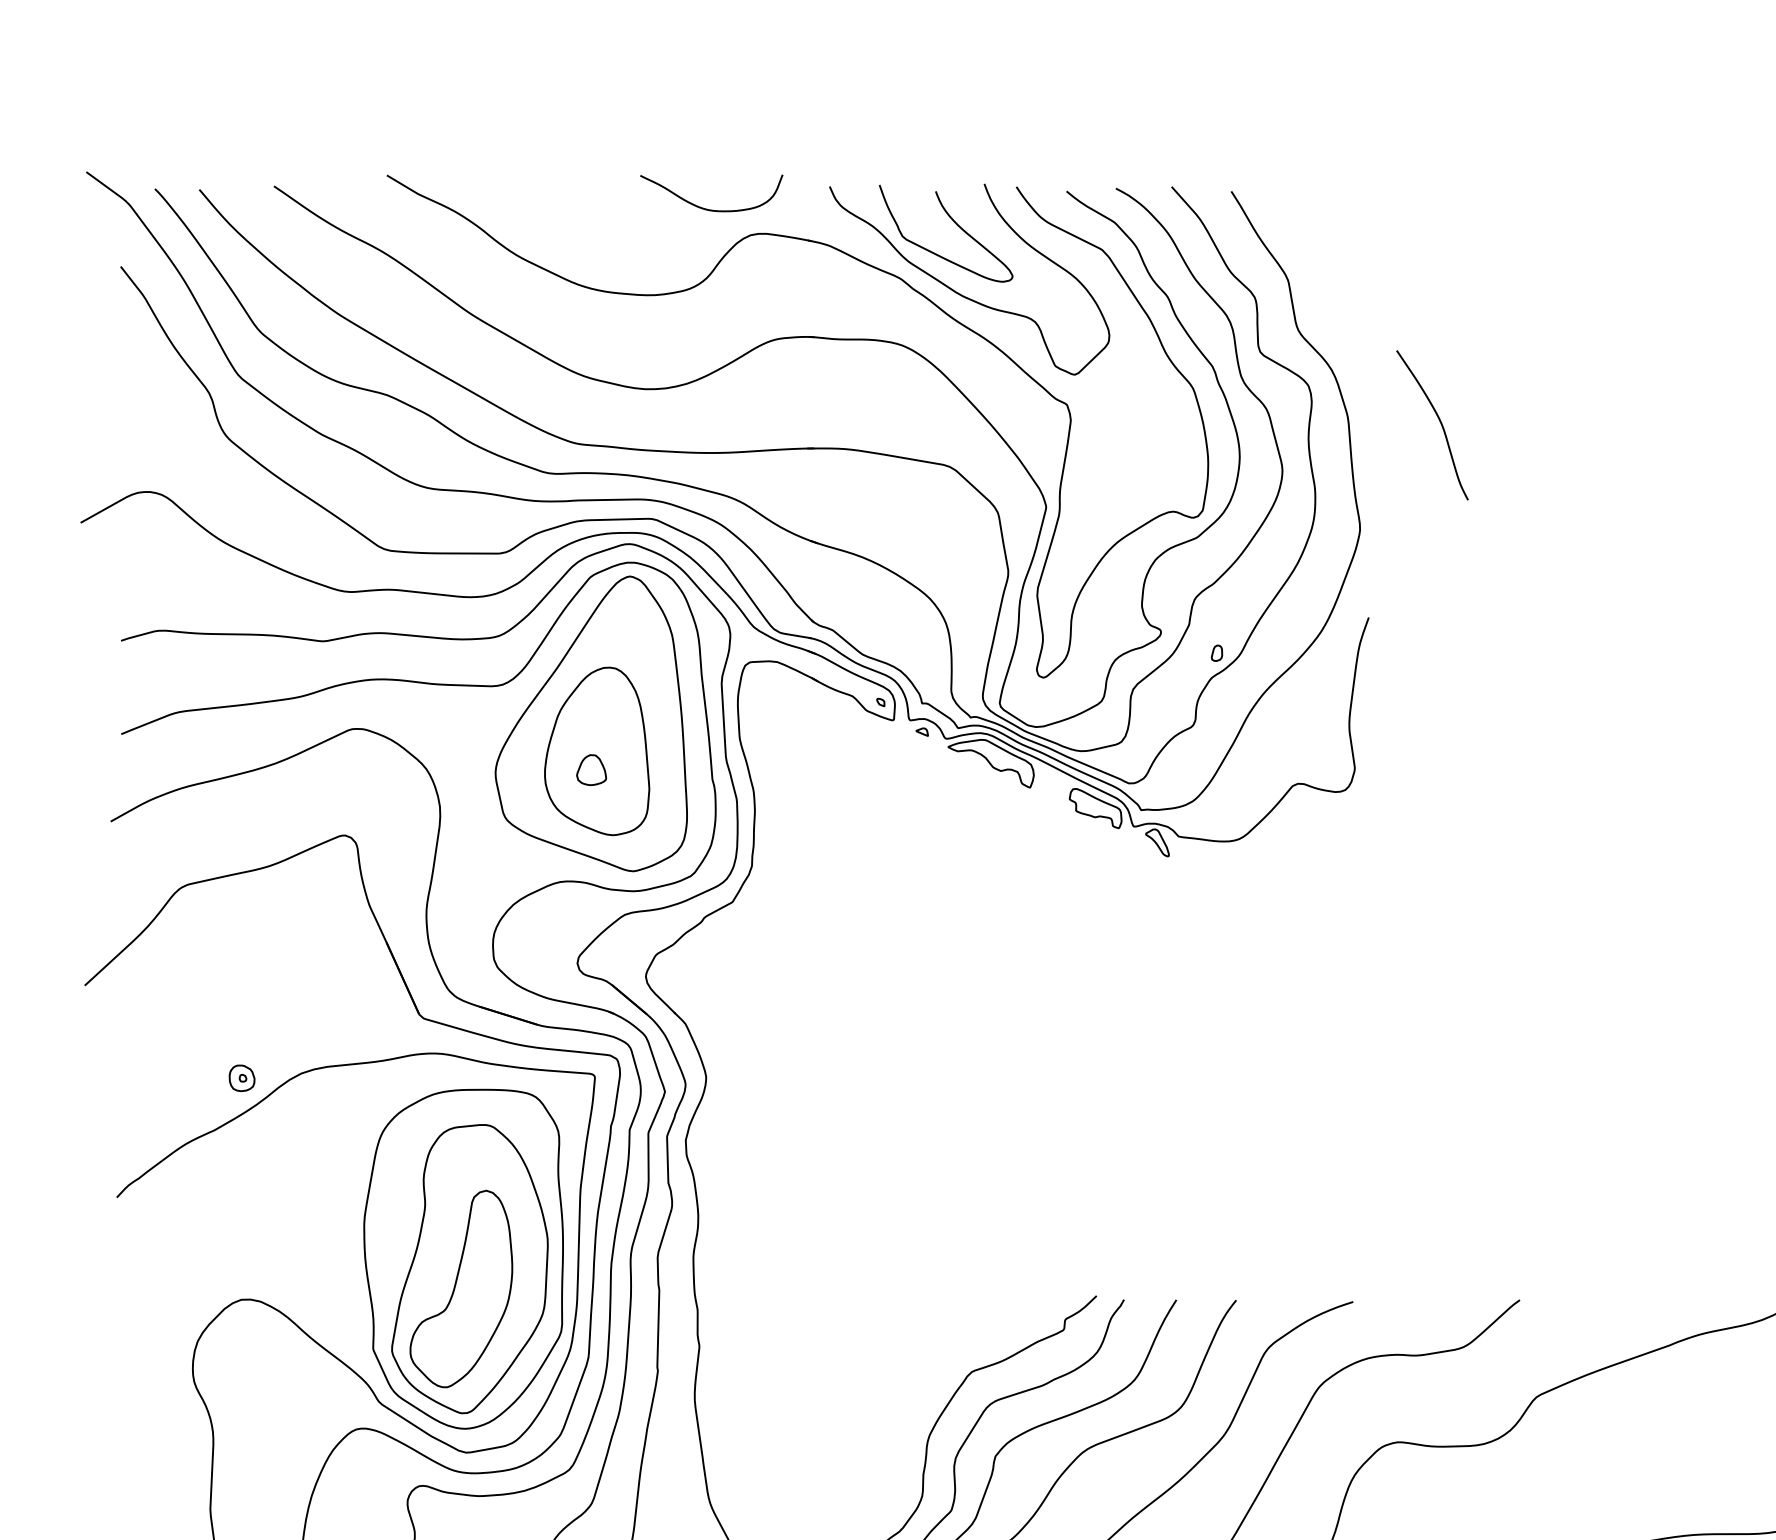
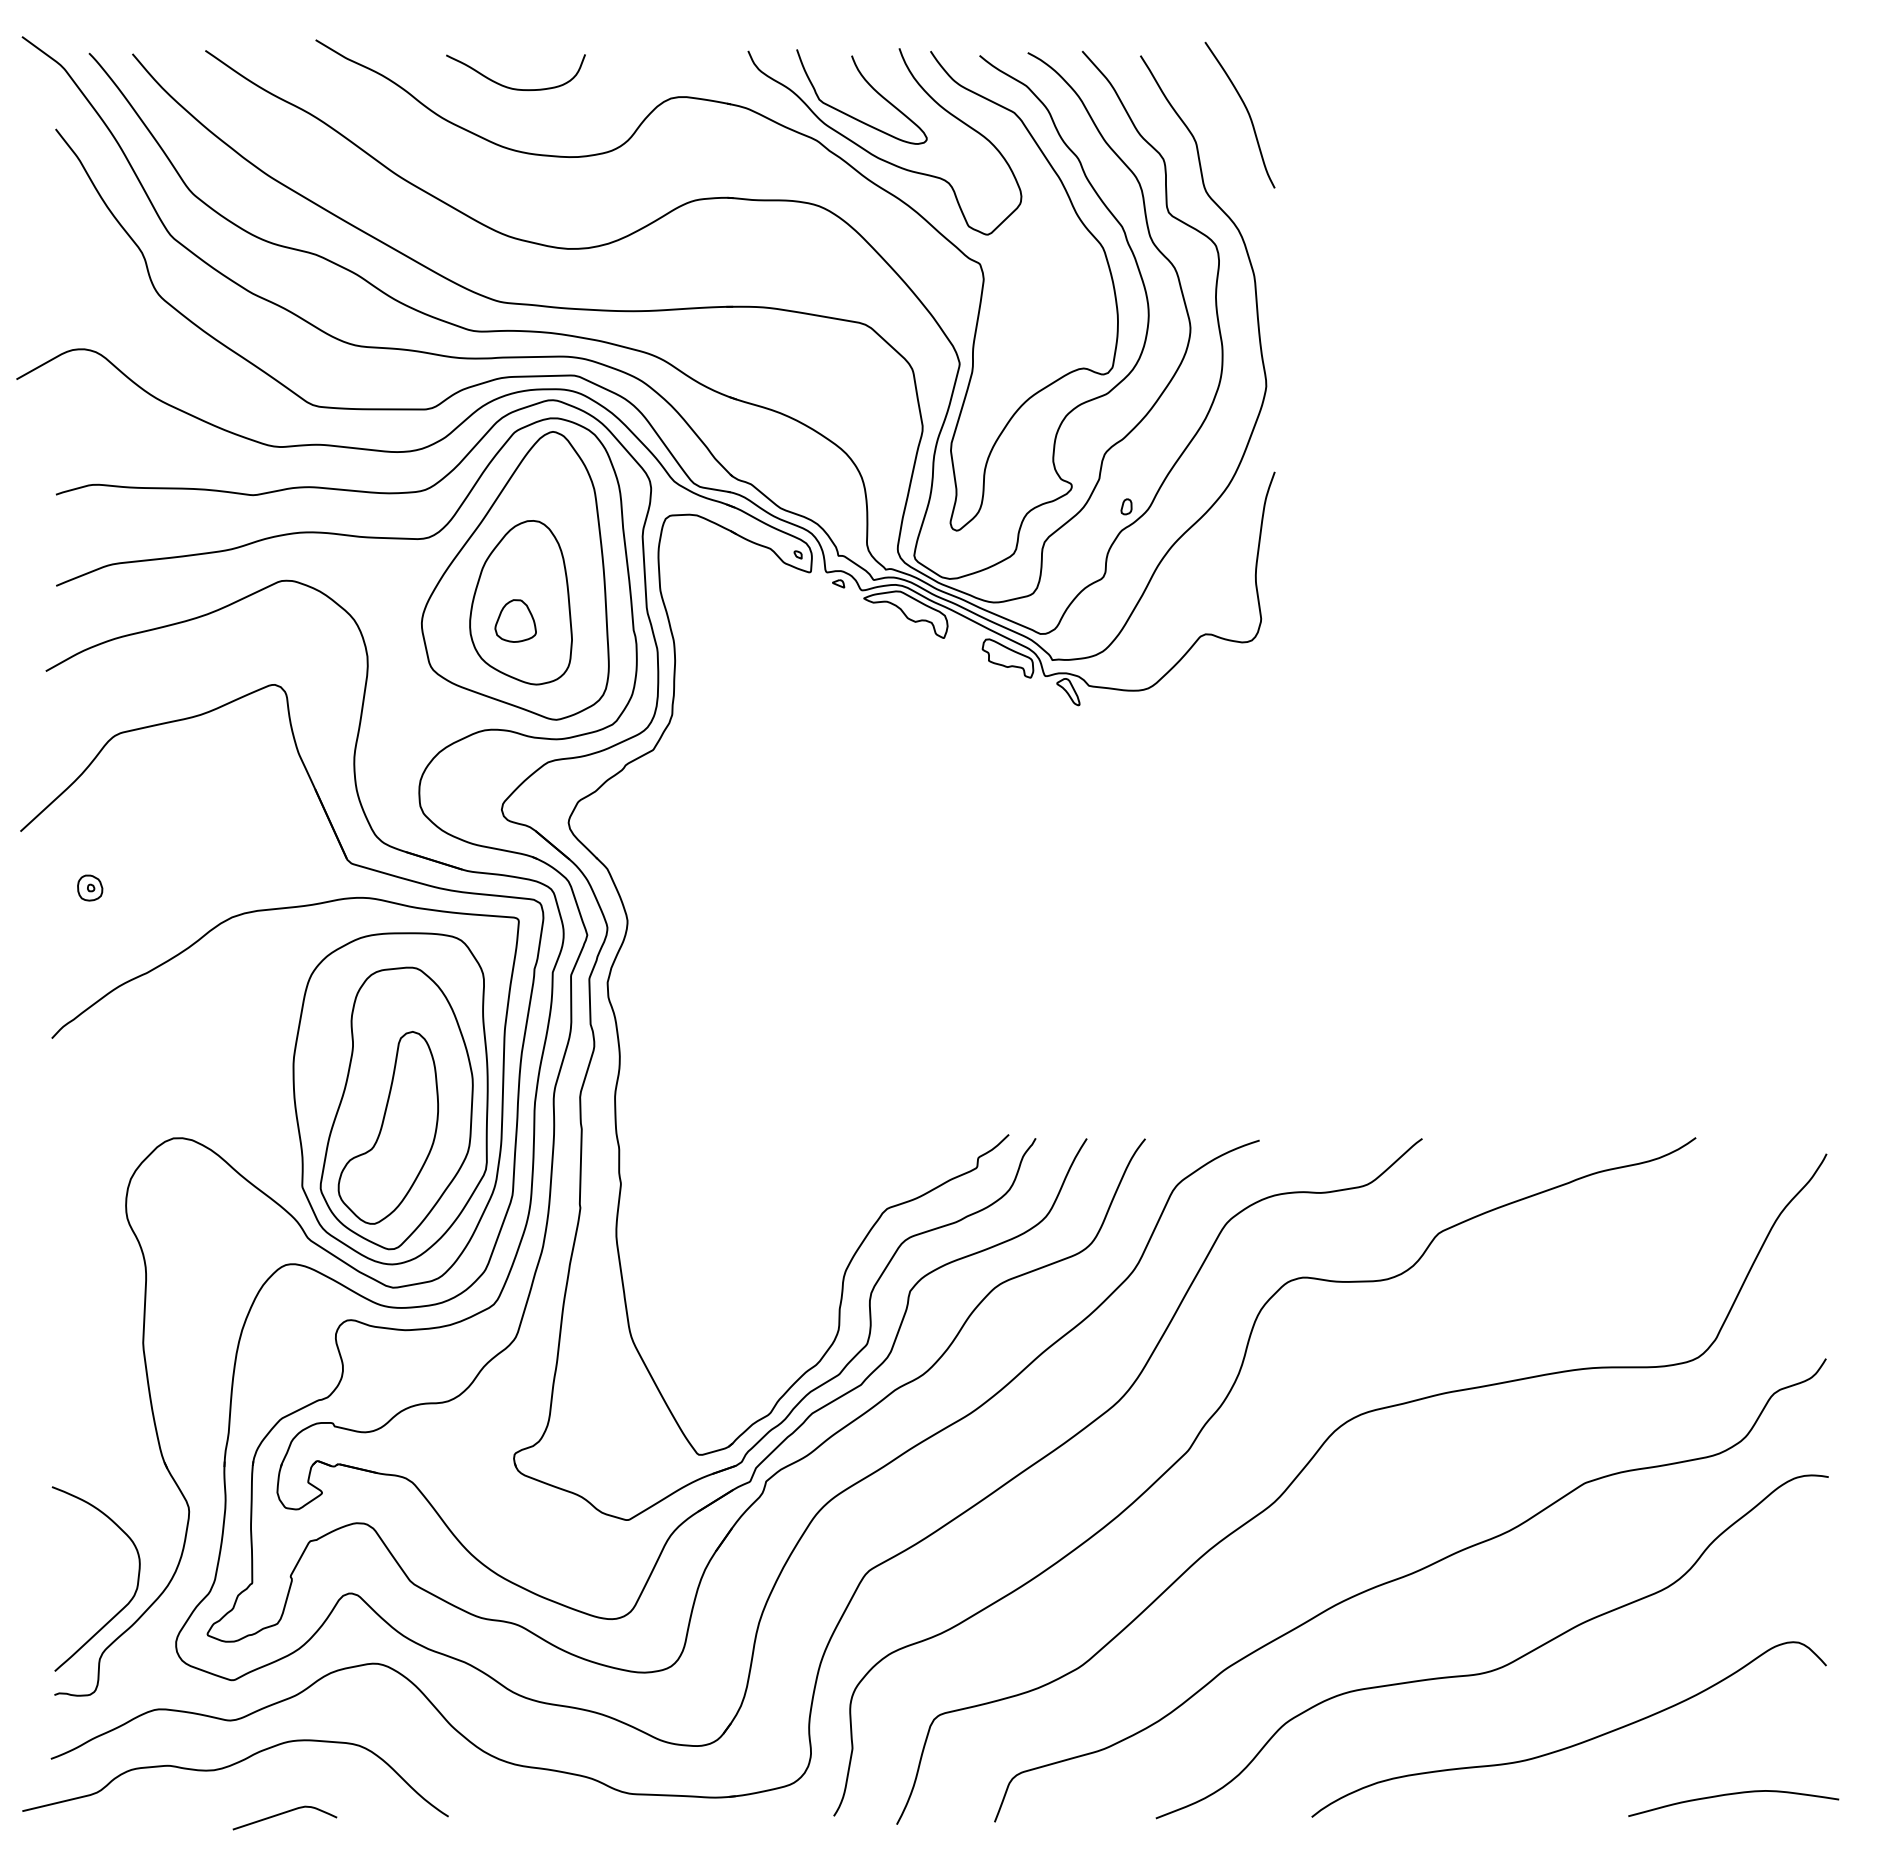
curve: (708, 208) -> (512, 87), moved
curve: (1439, 421) -> (1246, 111), moved
part: (591, 769) -> (515, 620), size x1.43
part: (242, 1077) -> (90, 887), moved

